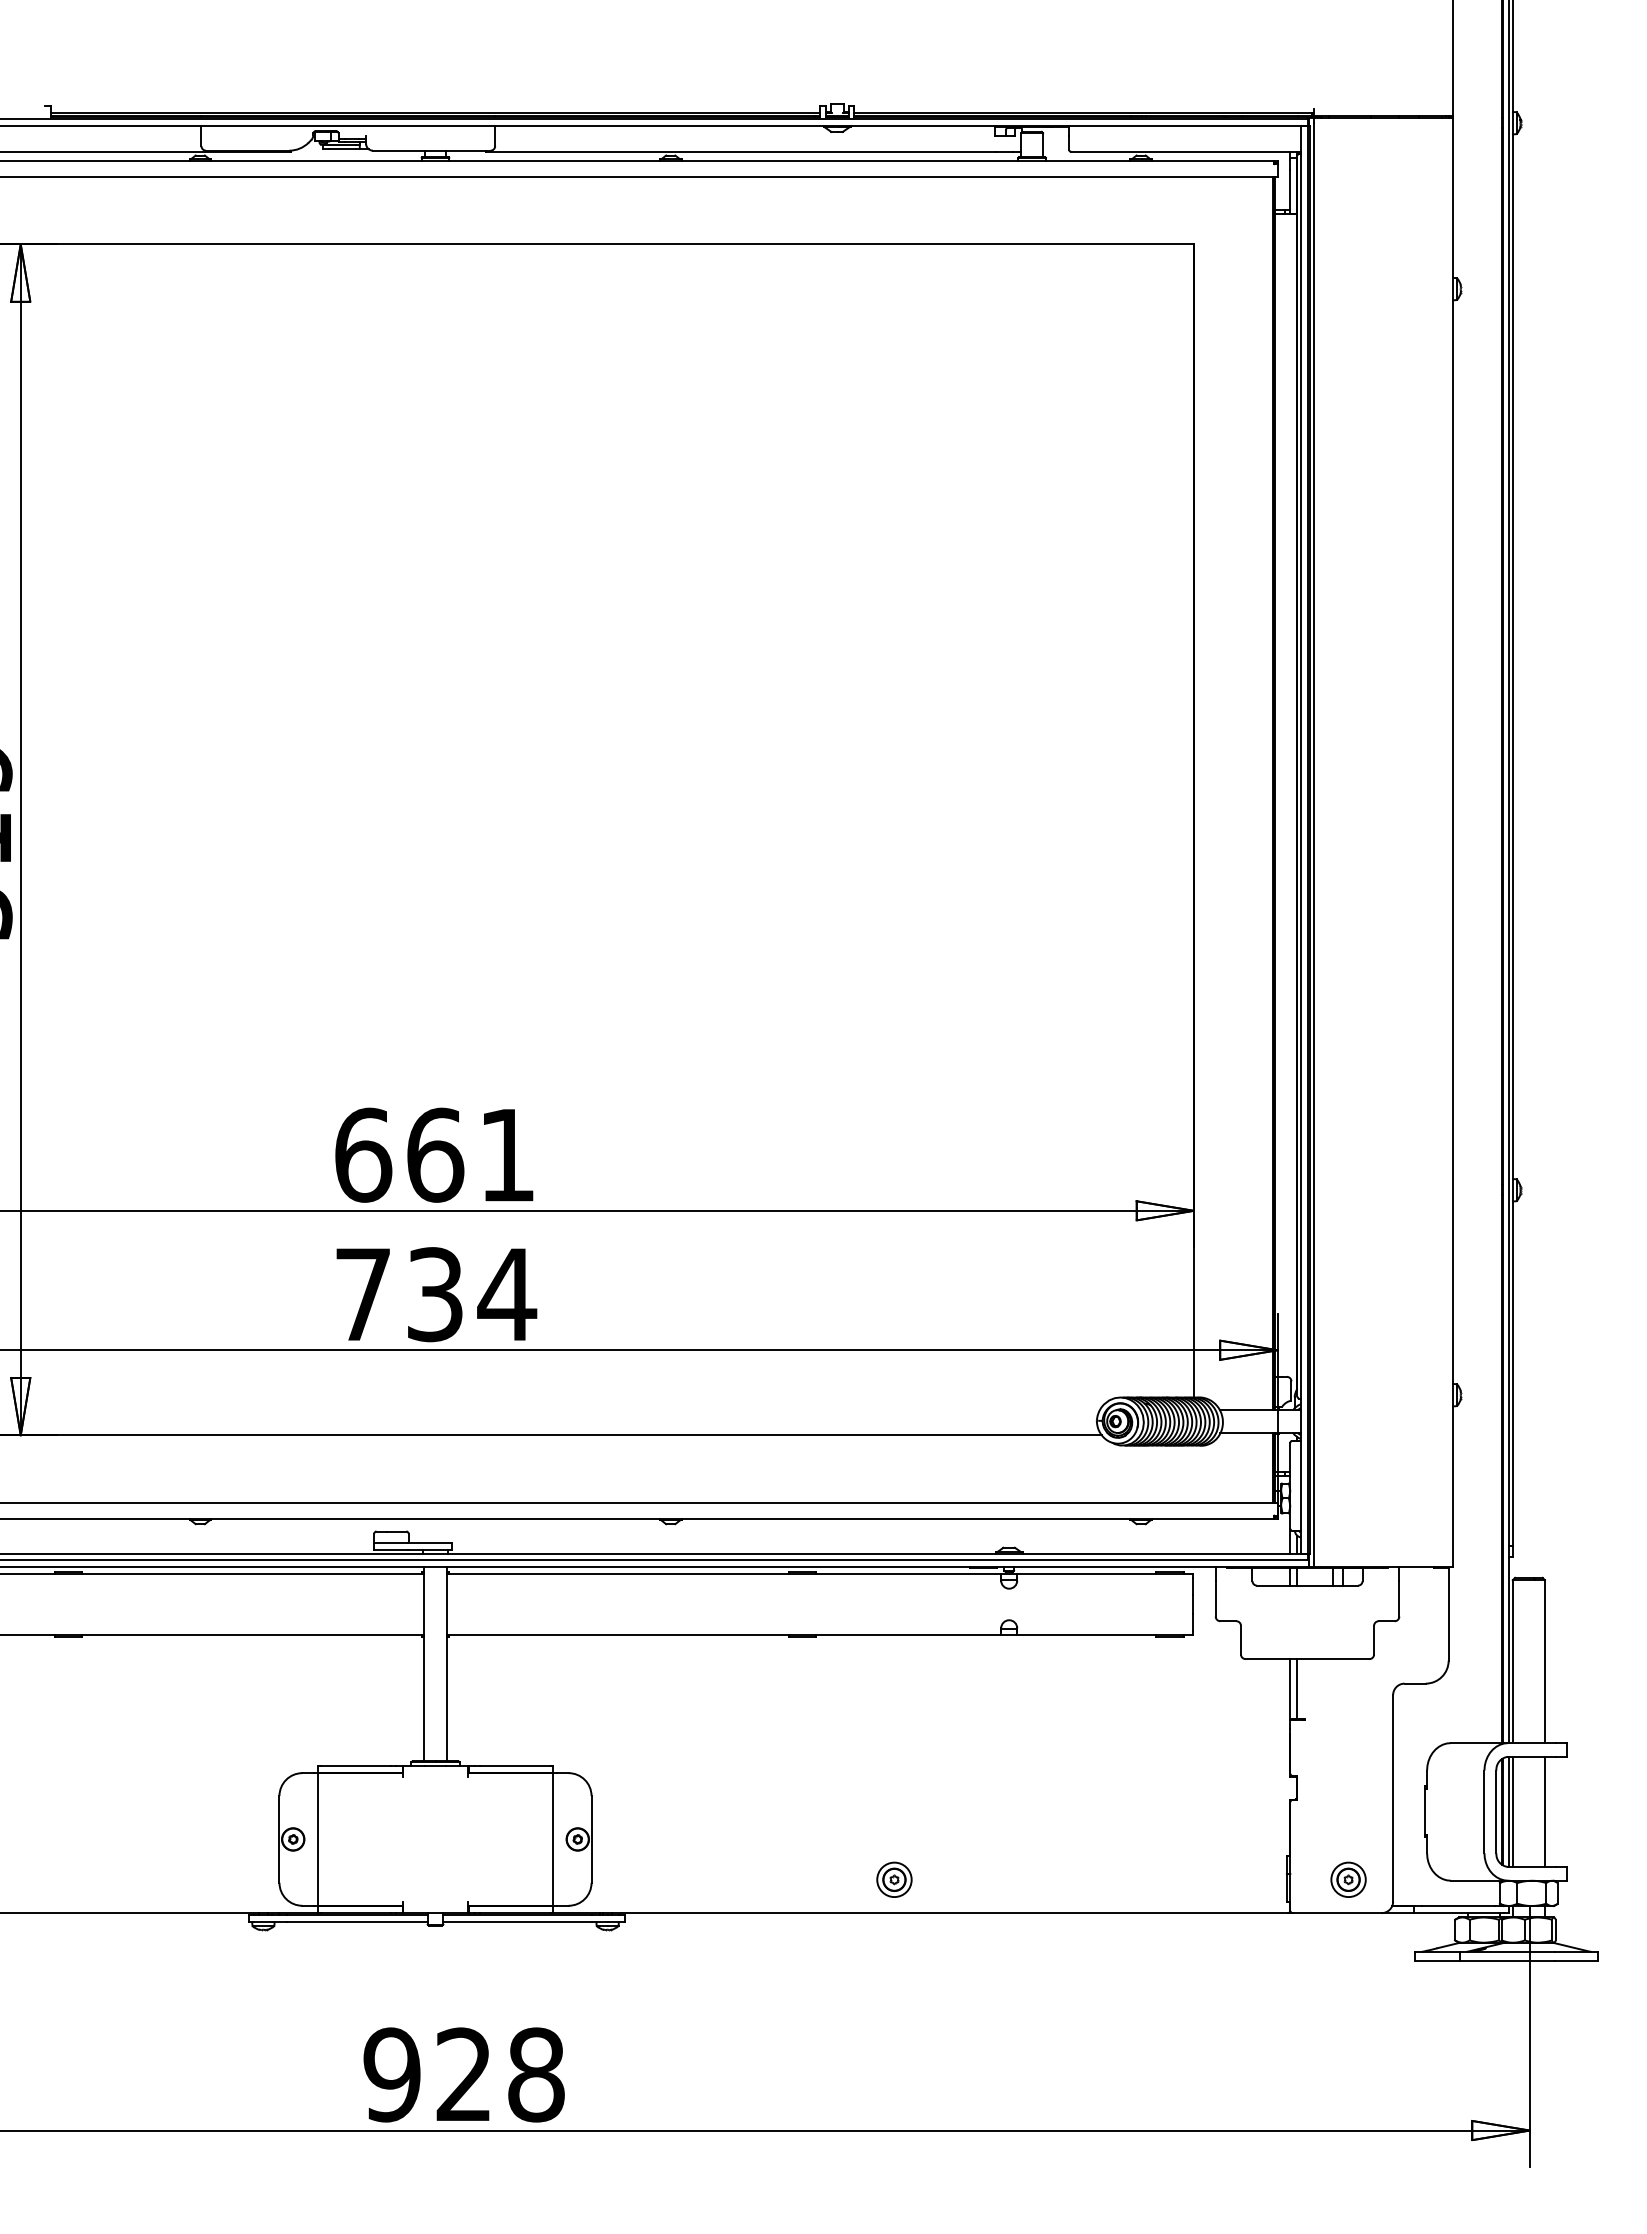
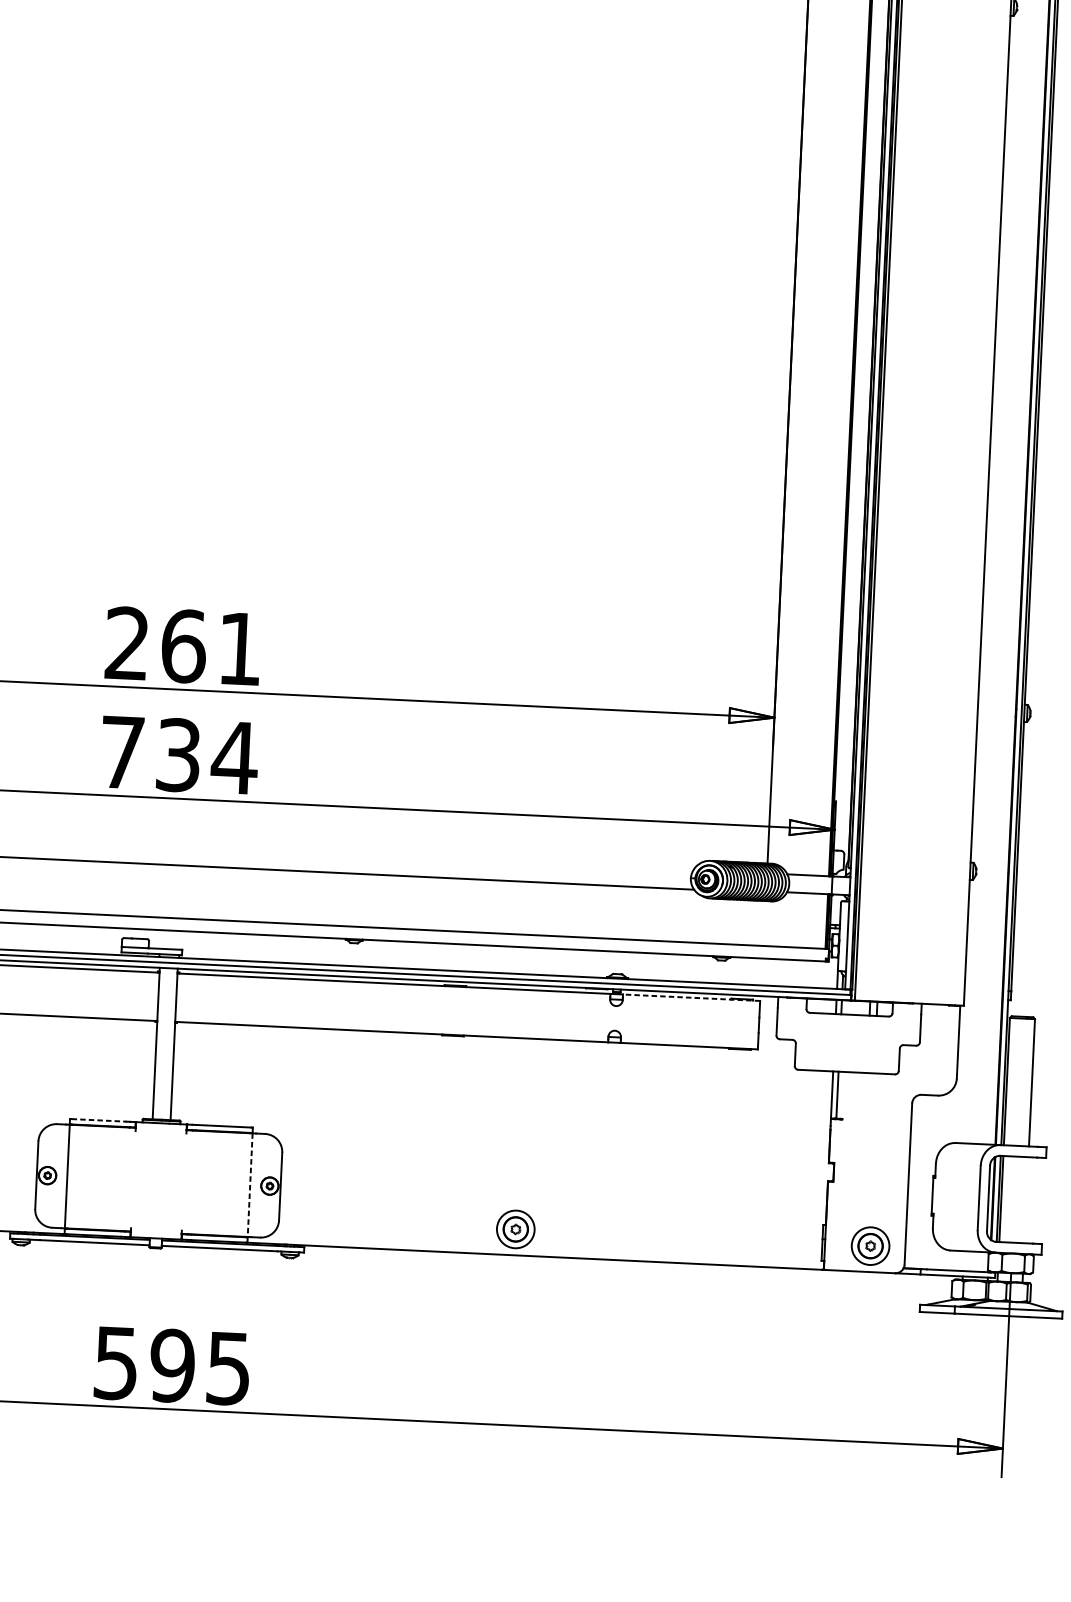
text: (363, 1154) -> (127, 643), 661 -> 261
line: (1105, 1573) -> (691, 997), solid -> dashed
line: (356, 1765) -> (99, 1120), solid -> dashed
line: (1544, 1811) -> (1026, 1199), removed
line: (552, 1839) -> (250, 1185), solid -> dashed
part: (894, 1879) -> (515, 1229), size x1.4
part: (1348, 1879) -> (870, 1245), size x1.4
text: (463, 2074) -> (171, 1365), 928 -> 595

